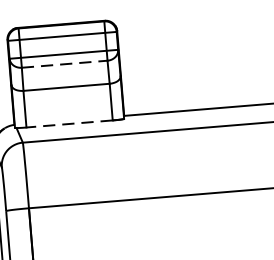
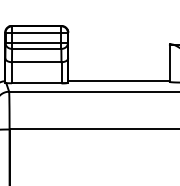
line: (64, 63) -> (36, 48), dashed -> solid
line: (69, 124) -> (36, 83), dashed -> solid

